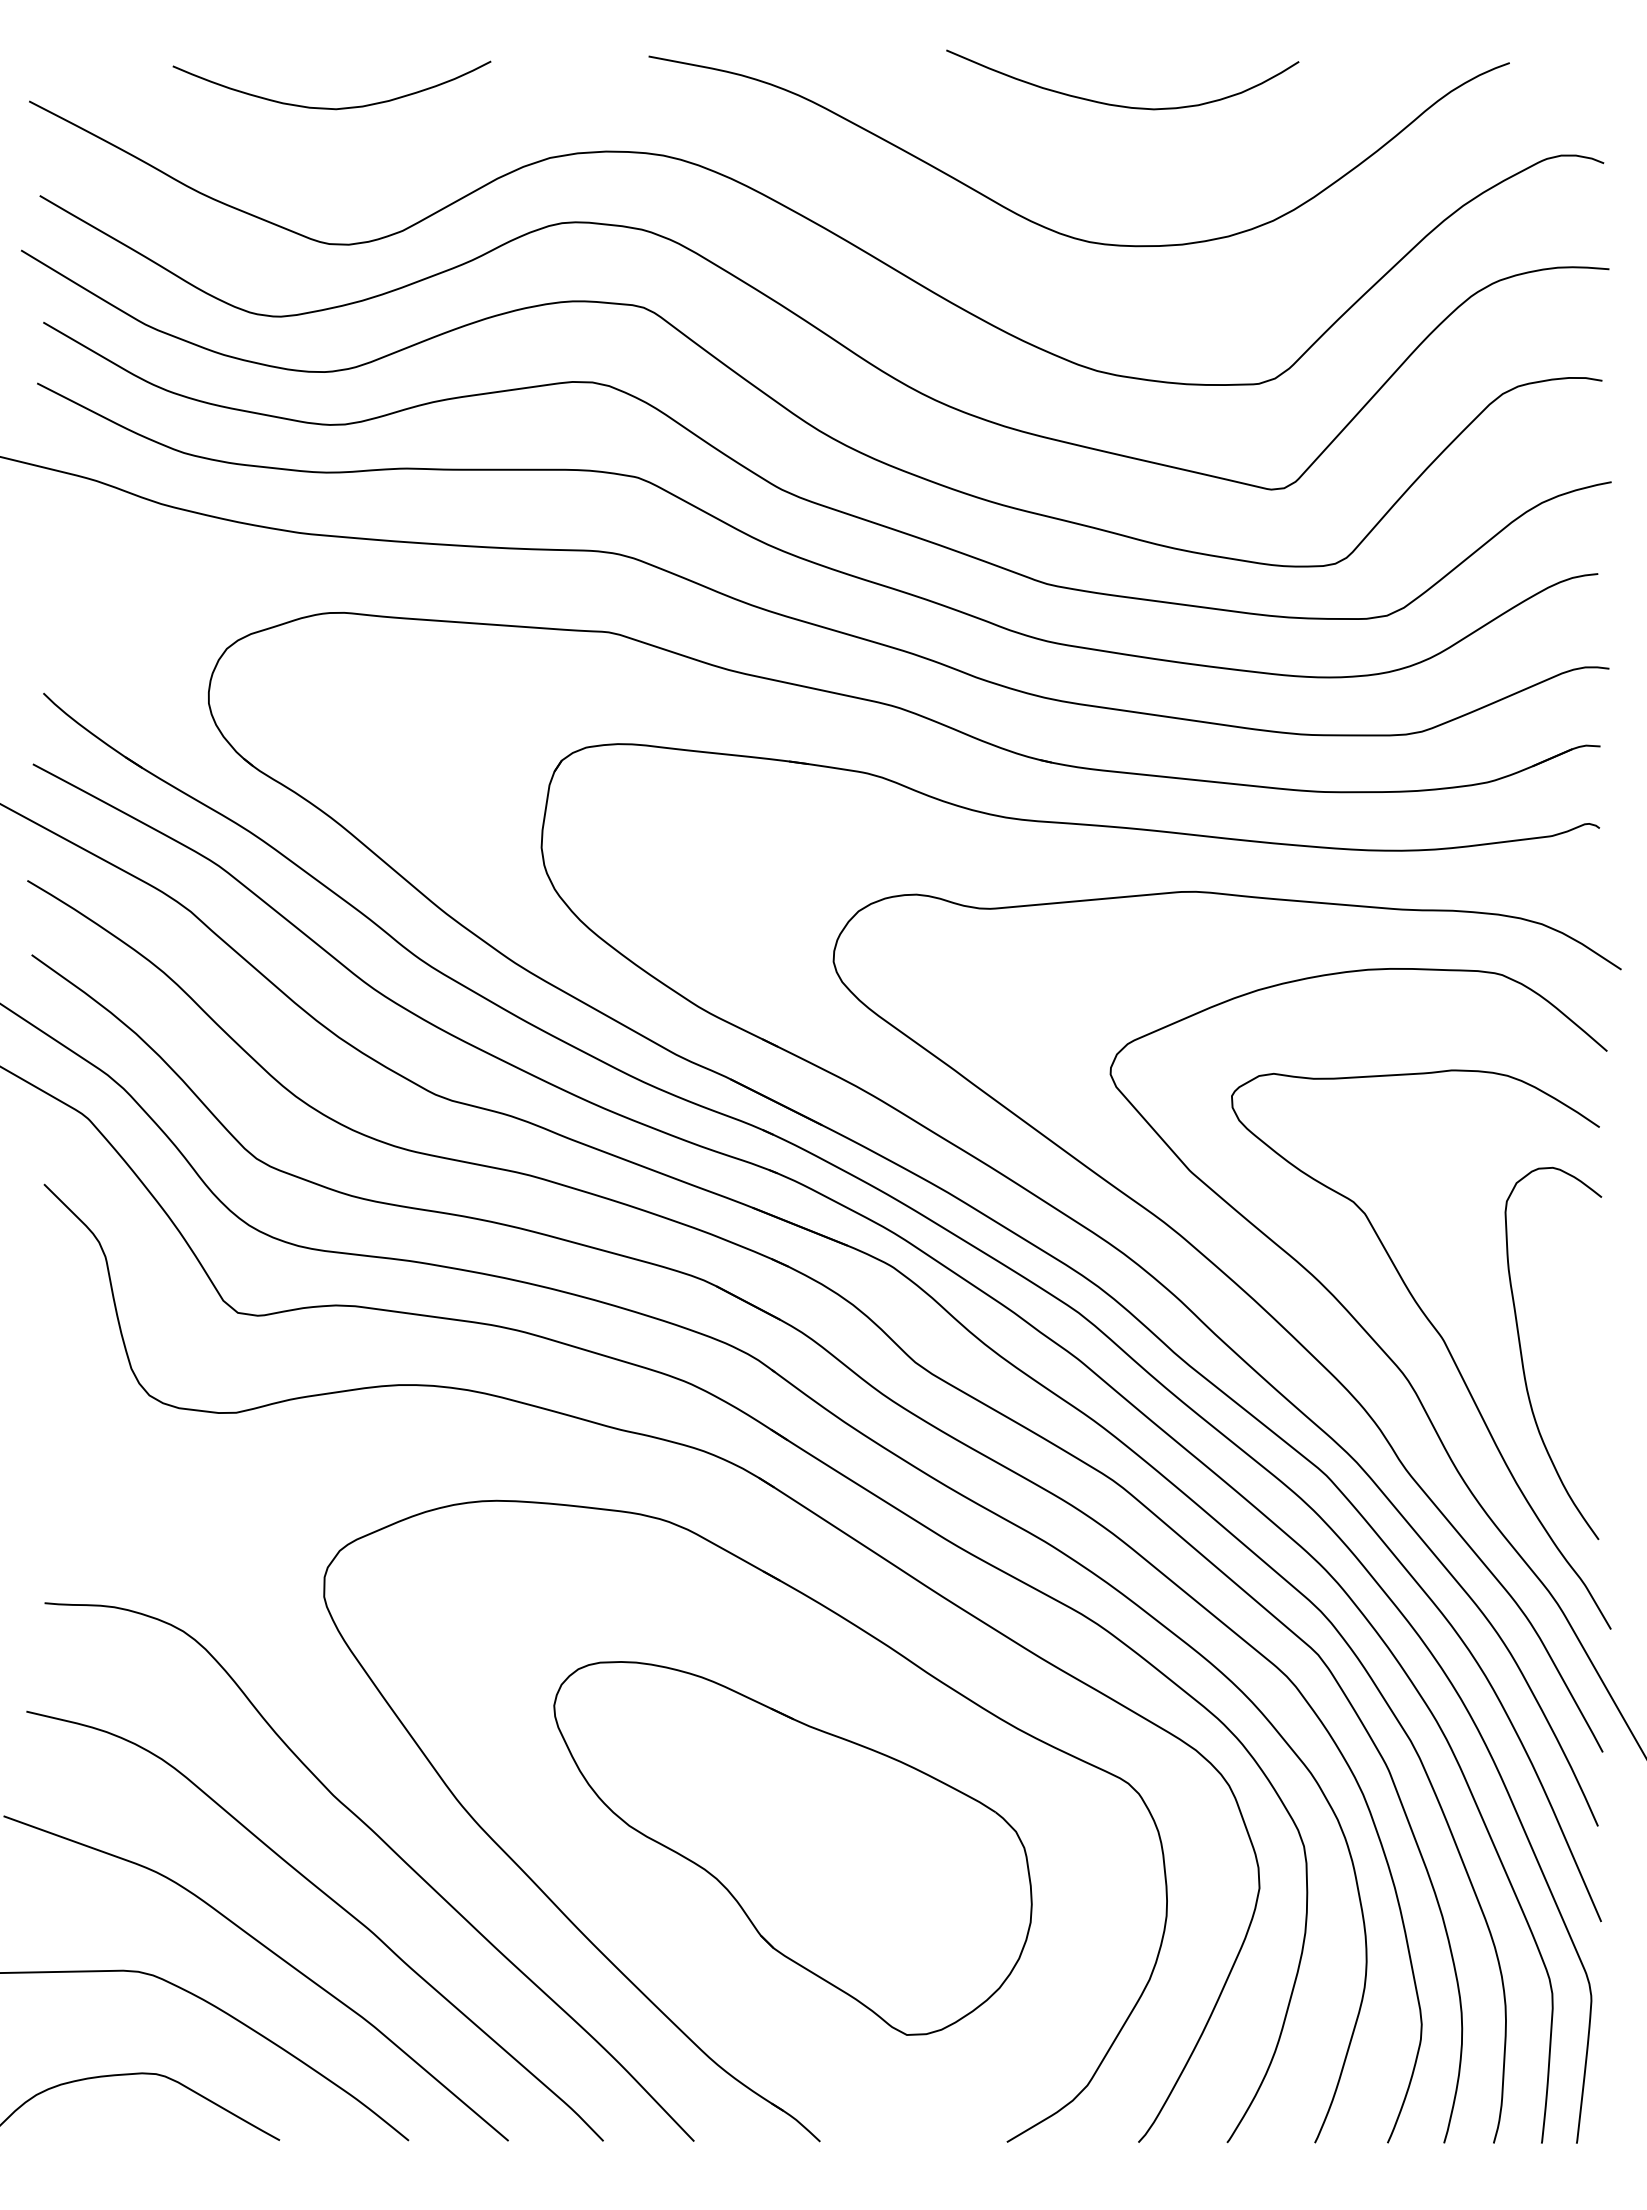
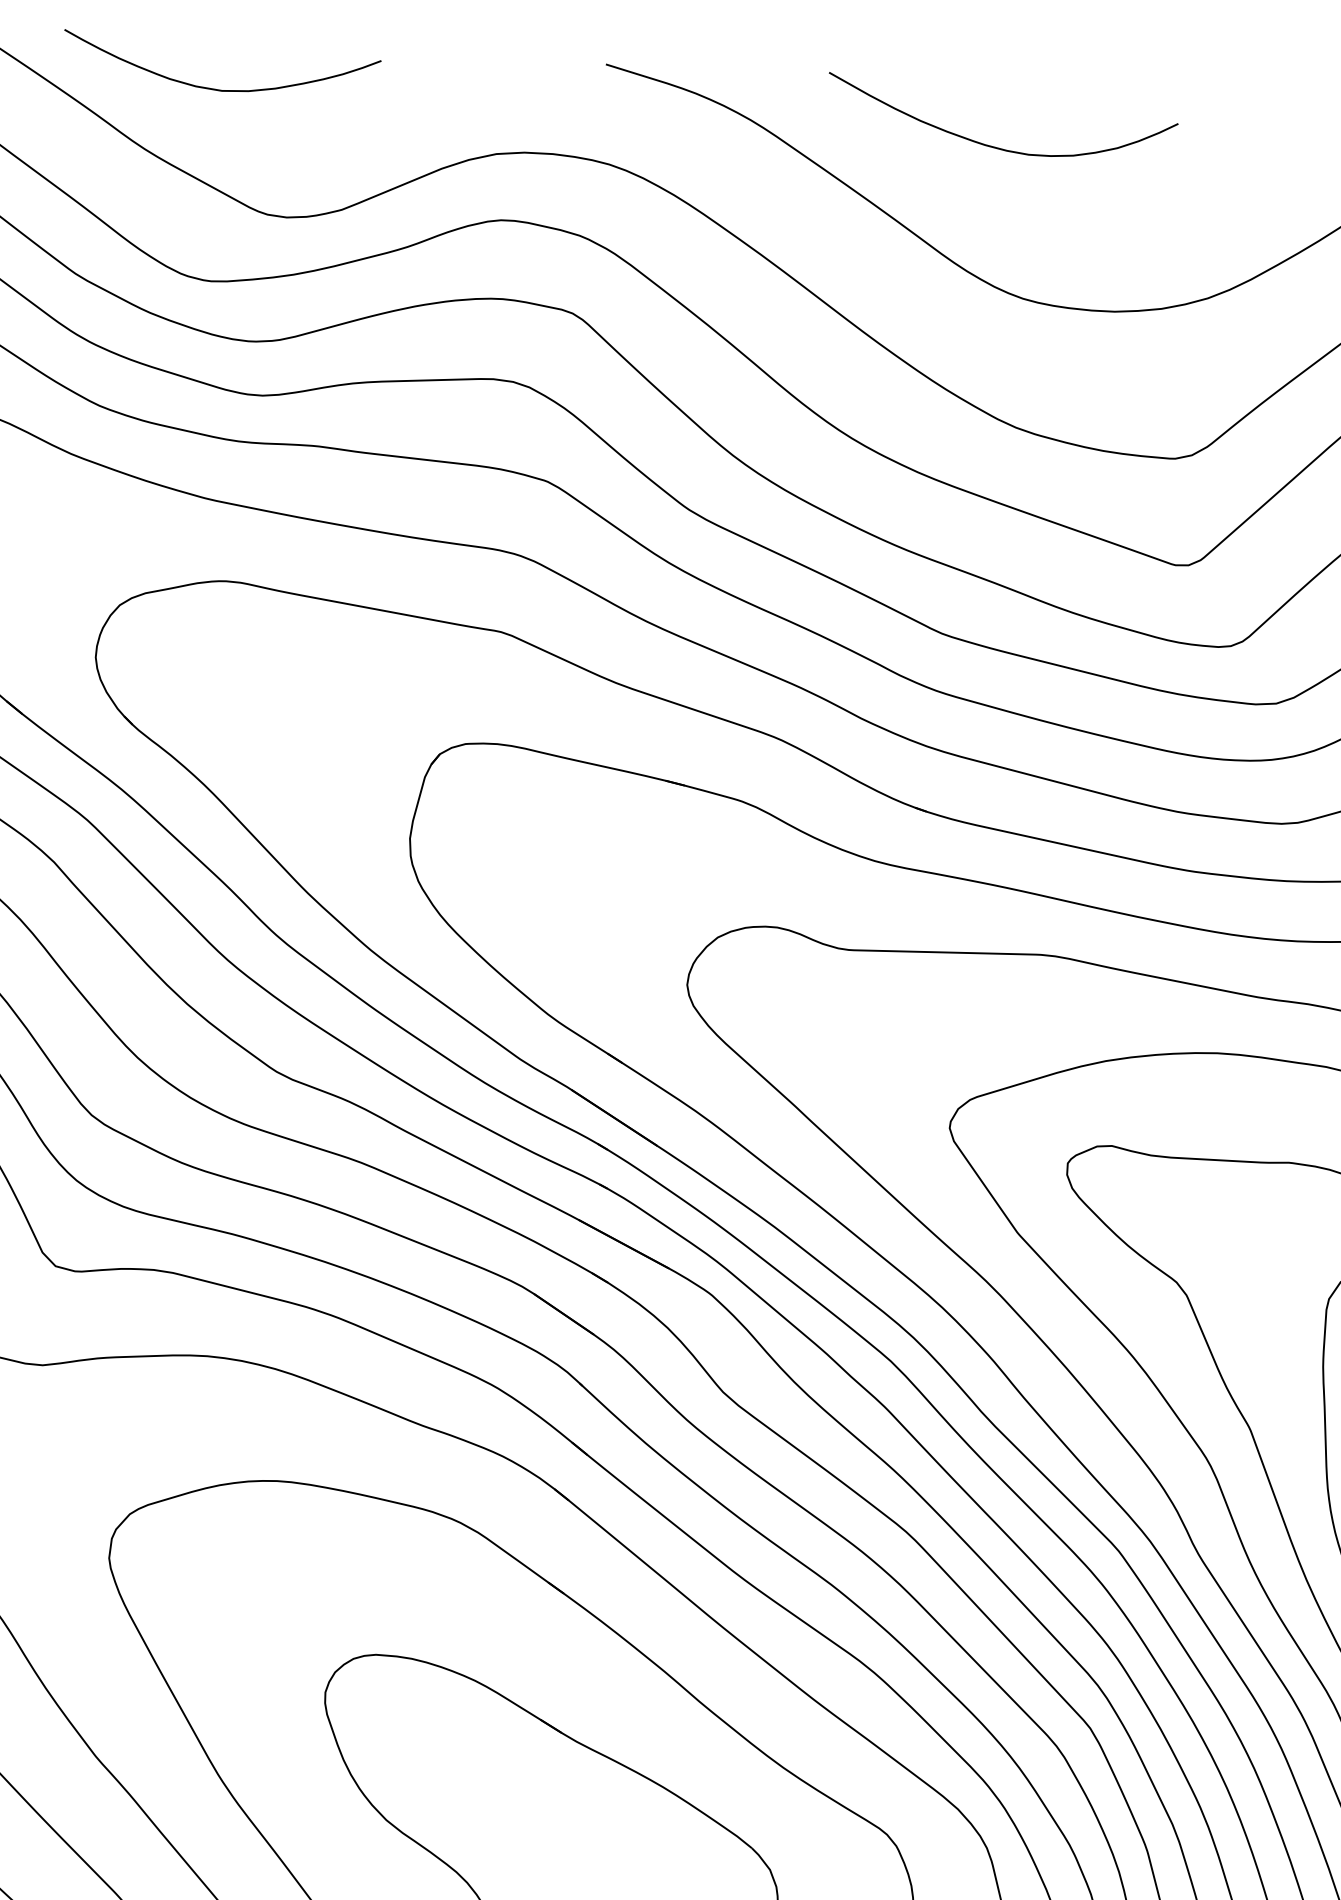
curve: (1116, 104) -> (992, 145), moved
curve: (328, 107) -> (214, 88), moved

